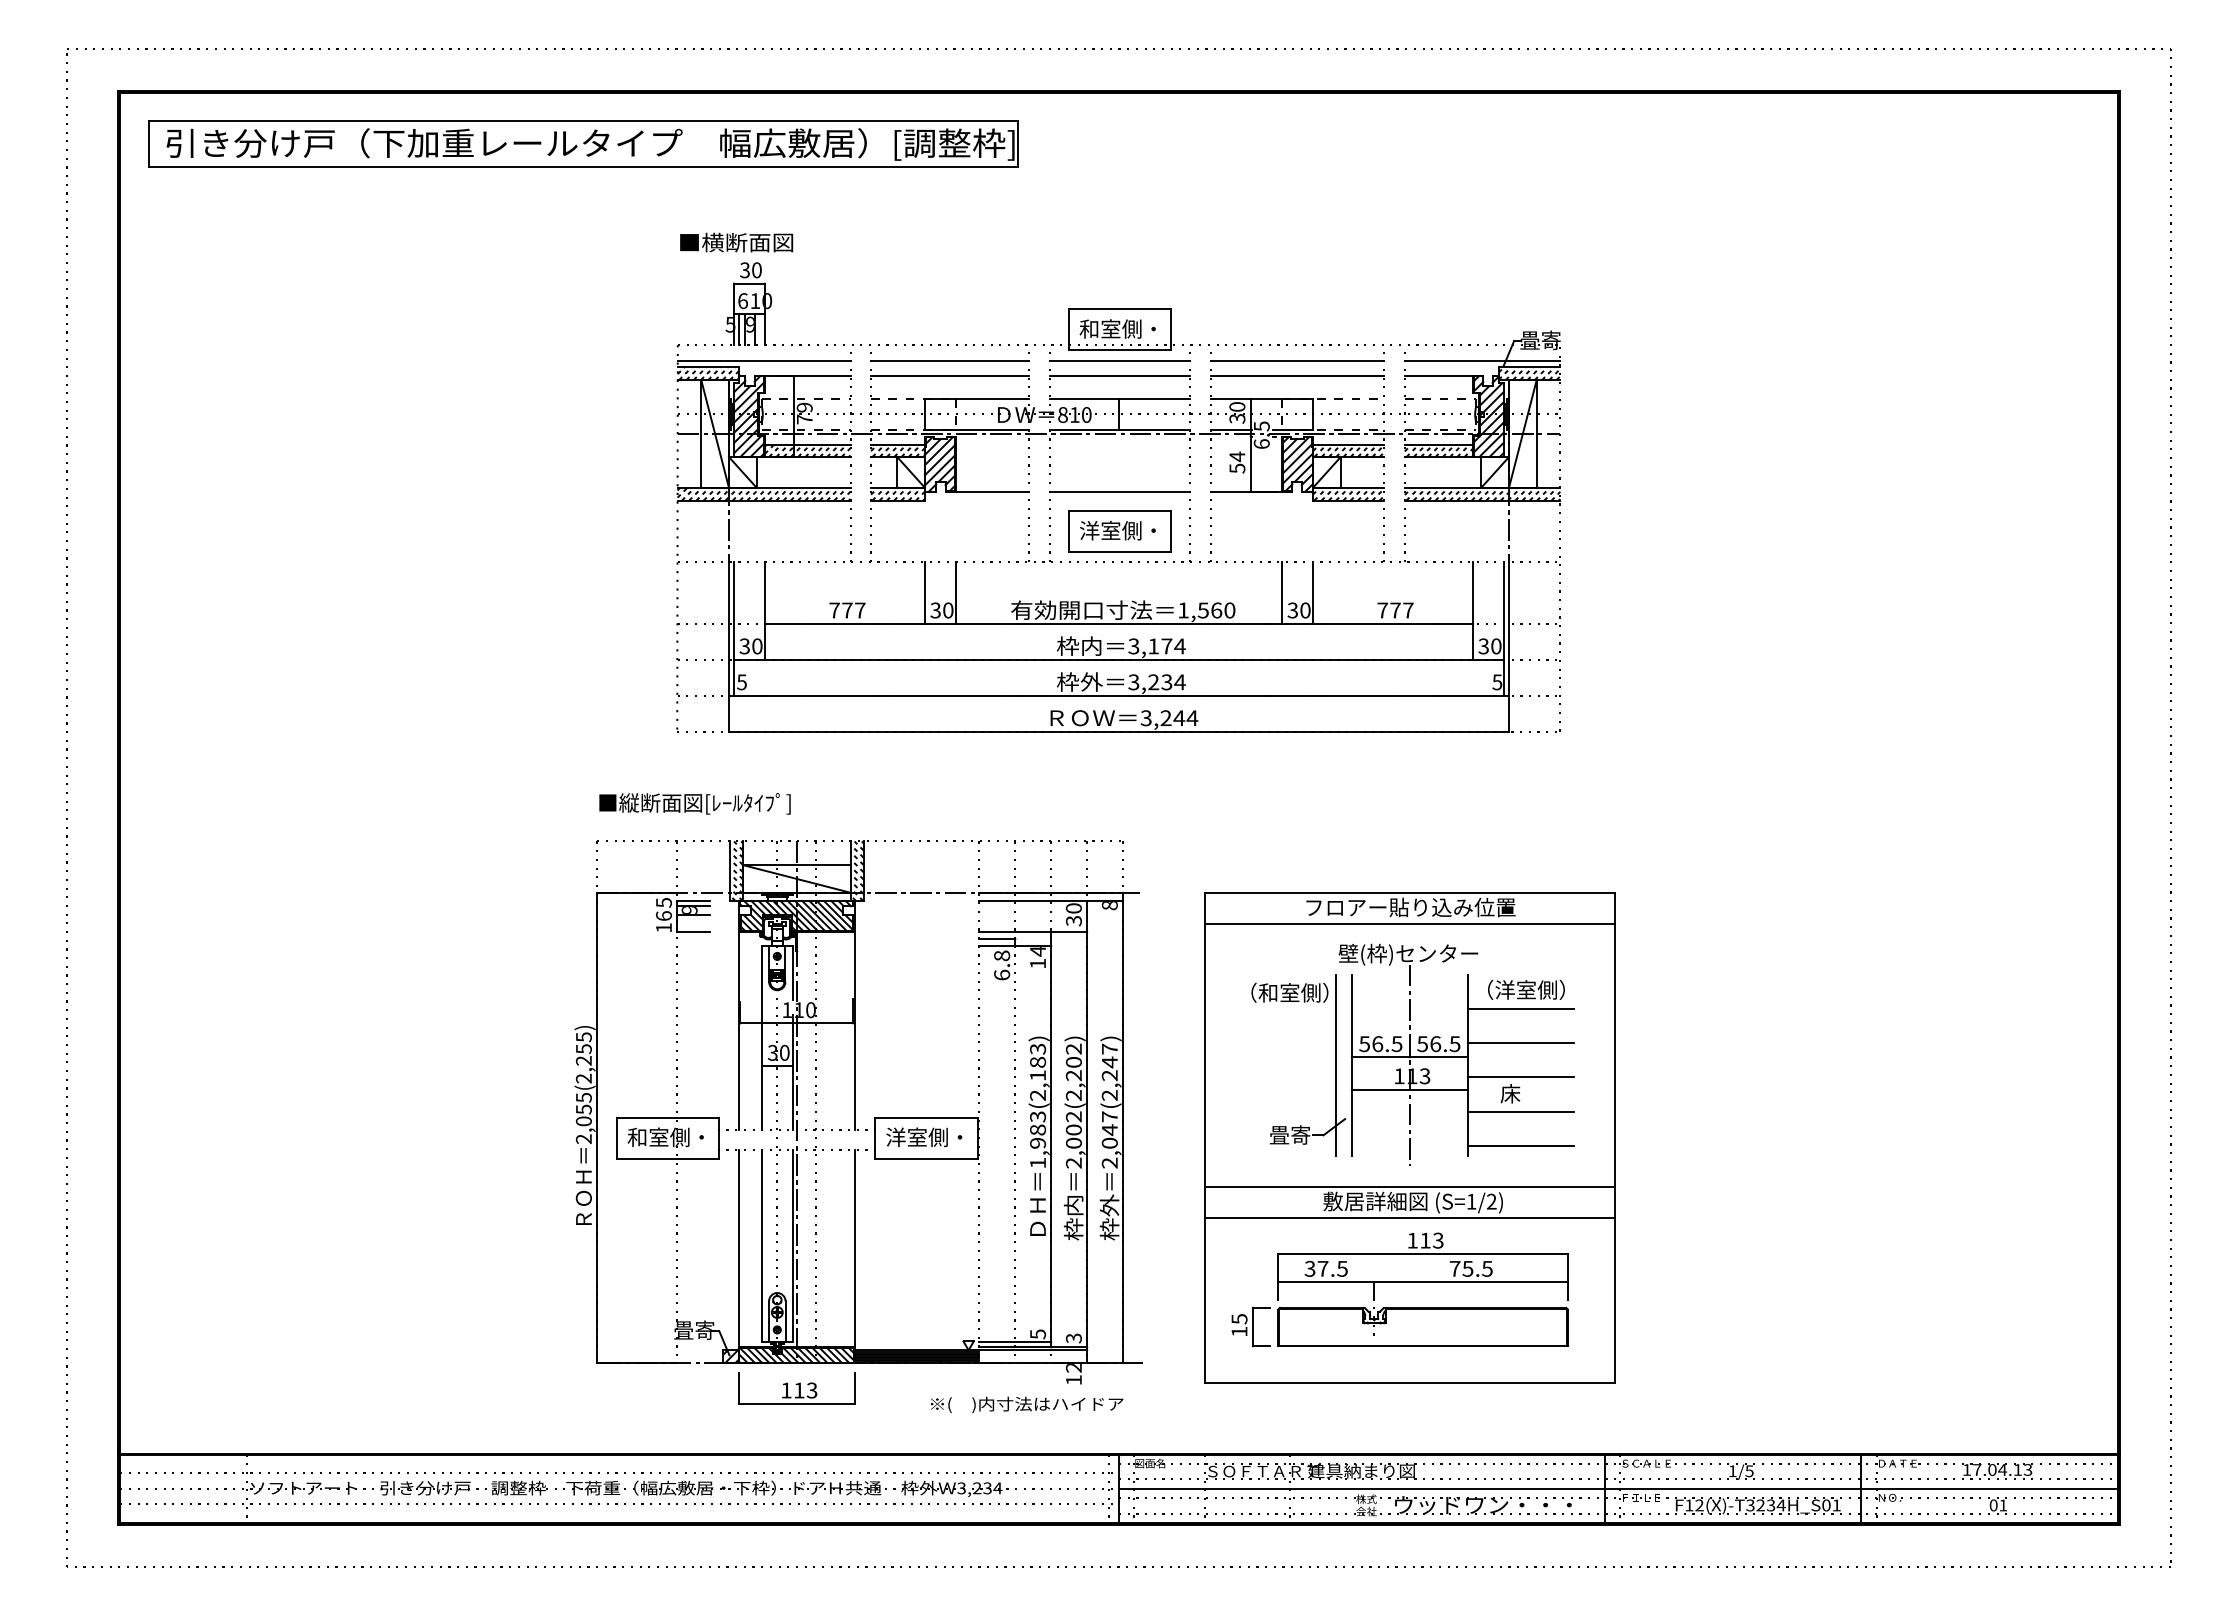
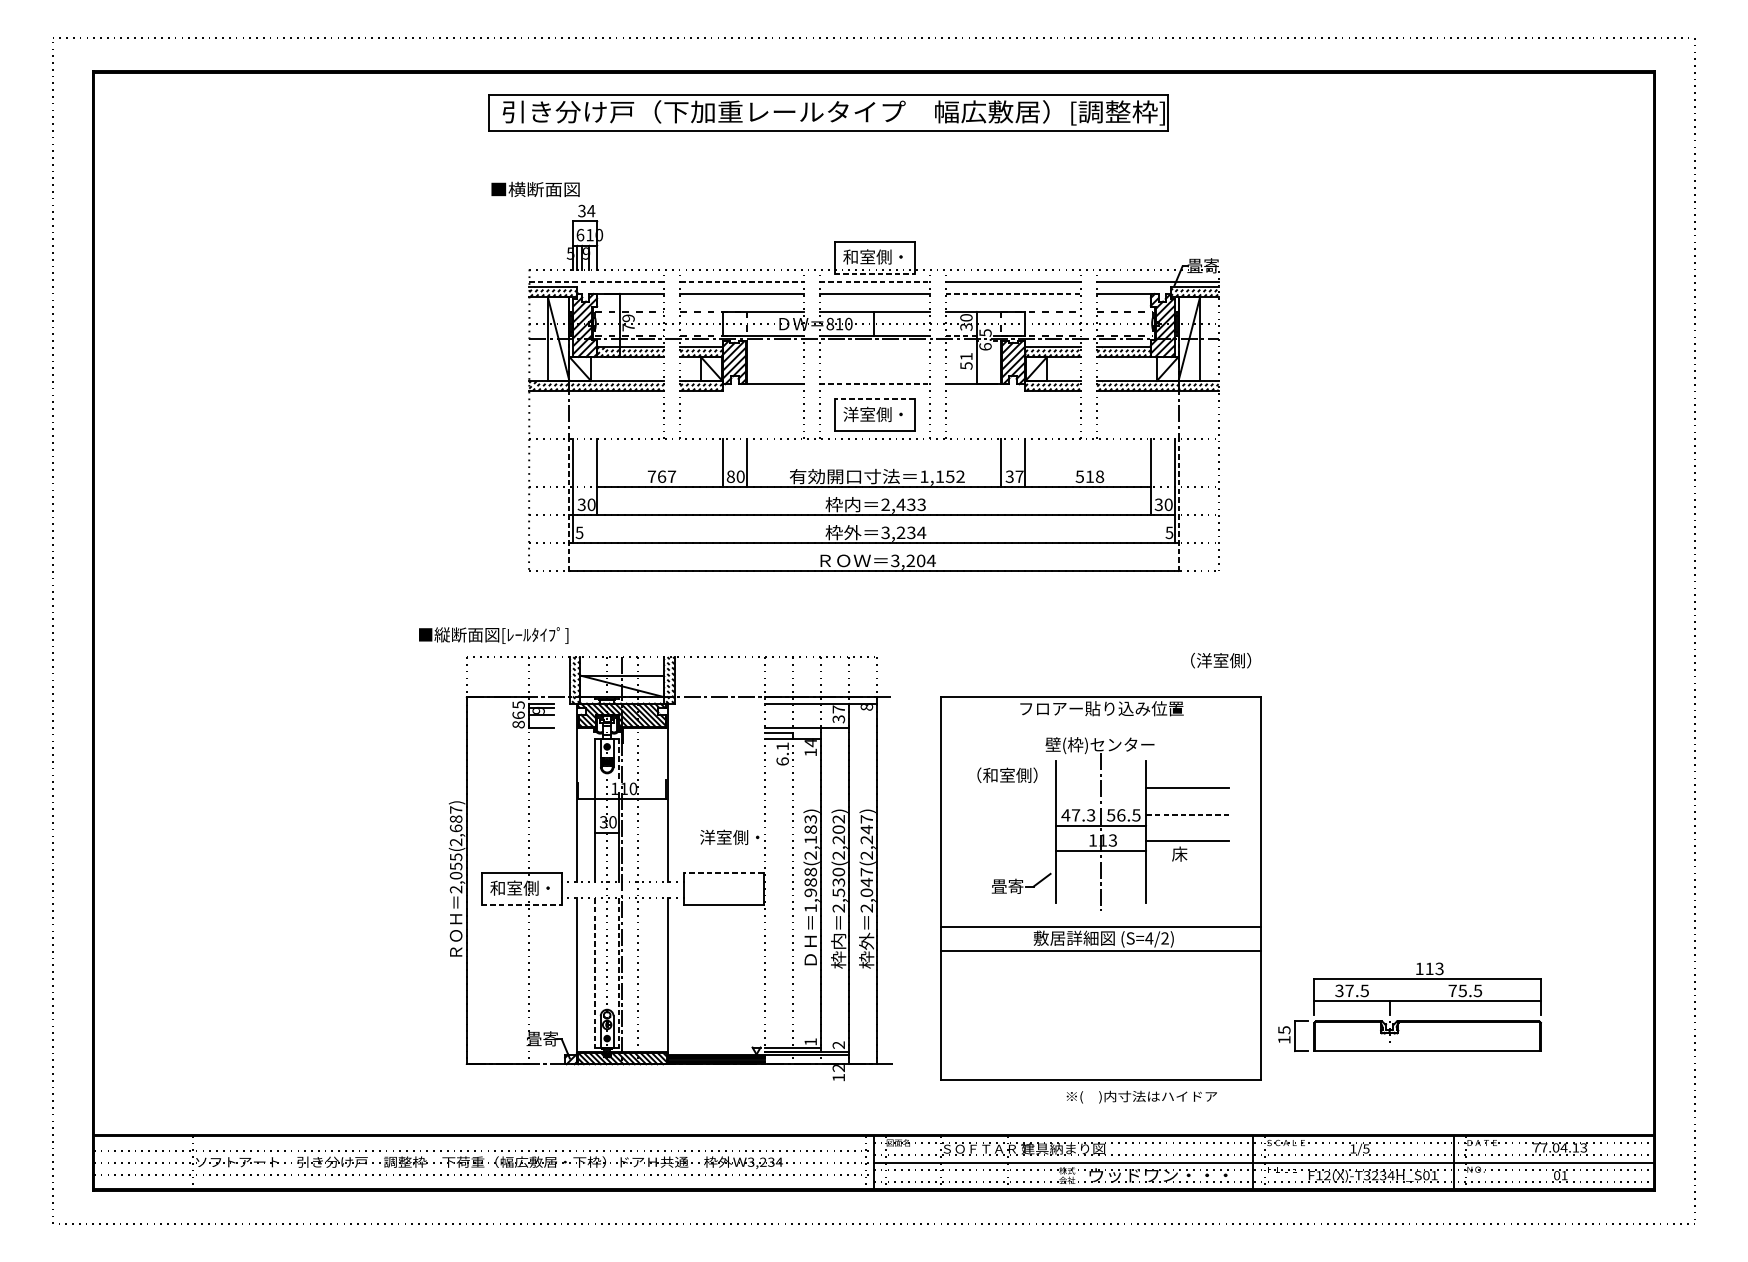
part: (583, 143) -> (828, 112), moved
text: (736, 242) -> (535, 189), moved
text: (756, 270) -> (590, 211), 30 -> 34
line: (1120, 350) -> (875, 273), solid -> dashed
line: (764, 360) -> (597, 281), solid -> dashed
line: (950, 360) -> (742, 281), solid -> dashed
line: (1120, 360) -> (875, 281), solid -> dashed
line: (1297, 375) -> (1013, 293), solid -> dashed
line: (1231, 429) -> (961, 335), solid -> dashed
text: (1237, 456) -> (966, 356), 54 -> 51
line: (1120, 491) -> (875, 383), solid -> dashed
line: (1119, 510) -> (874, 398), solid -> dashed
text: (847, 610) -> (661, 476), 777 -> 767
text: (935, 610) -> (730, 476), 30 -> 80
text: (1216, 610) -> (950, 476), 1,560 -> 1,152
text: (1305, 610) -> (1019, 476), 30 -> 37
text: (1395, 610) -> (1089, 476), 777 -> 518
line: (729, 646) -> (569, 504), solid -> dashed
text: (1156, 646) -> (903, 504), 3,174 -> 2,433
line: (1509, 646) -> (1178, 504), solid -> dashed
text: (1179, 718) -> (921, 561), 3,244 -> 3,204
text: (694, 803) -> (493, 635), moved
text: (1073, 908) -> (838, 709), 30 -> 37
line: (1409, 923) -> (1100, 721), removed
text: (663, 927) -> (518, 724), 16 -> 86
text: (1002, 955) -> (783, 746), 6.8 -> 6.1
line: (792, 972) -> (619, 759), solid -> dashed
text: (1526, 989) -> (1221, 660), moved
line: (1521, 1043) -> (1188, 814), solid -> dashed
text: (1380, 1044) -> (1078, 815), 56.5 -> 47.3
text: (583, 1048) -> (455, 818), 2,055(2,255) -> 2,055(2,687)
line: (1336, 1065) -> (1043, 832), removed
line: (1520, 1111) -> (1187, 868), removed
text: (1037, 1116) -> (810, 871), 1,983(2,183) -> 1,988(2,183)
line: (925, 1117) -> (722, 872), solid -> dashed
text: (1073, 1129) -> (838, 882), 2,002(2,202) -> 2,530(2,202)
text: (924, 1137) -> (729, 837), moved
line: (1520, 1145) -> (1187, 894), removed
line: (668, 1158) -> (522, 904), solid -> dashed
text: (1471, 1201) -> (1149, 938), (S=1/2) -> (S=4/2)
line: (761, 1246) -> (594, 973), solid -> dashed
line: (792, 1246) -> (619, 973), solid -> dashed
part: (1400, 1282) -> (1410, 1001), moved
text: (1038, 1334) -> (811, 1042), 5 -> 1
text: (1073, 1338) -> (838, 1045), 3 -> 2
part: (796, 1388) -> (622, 1084), removed
text: (1026, 1404) -> (1141, 1096), moved
text: (1966, 1469) -> (1535, 1147), 17.04.13 -> 77.04.13

